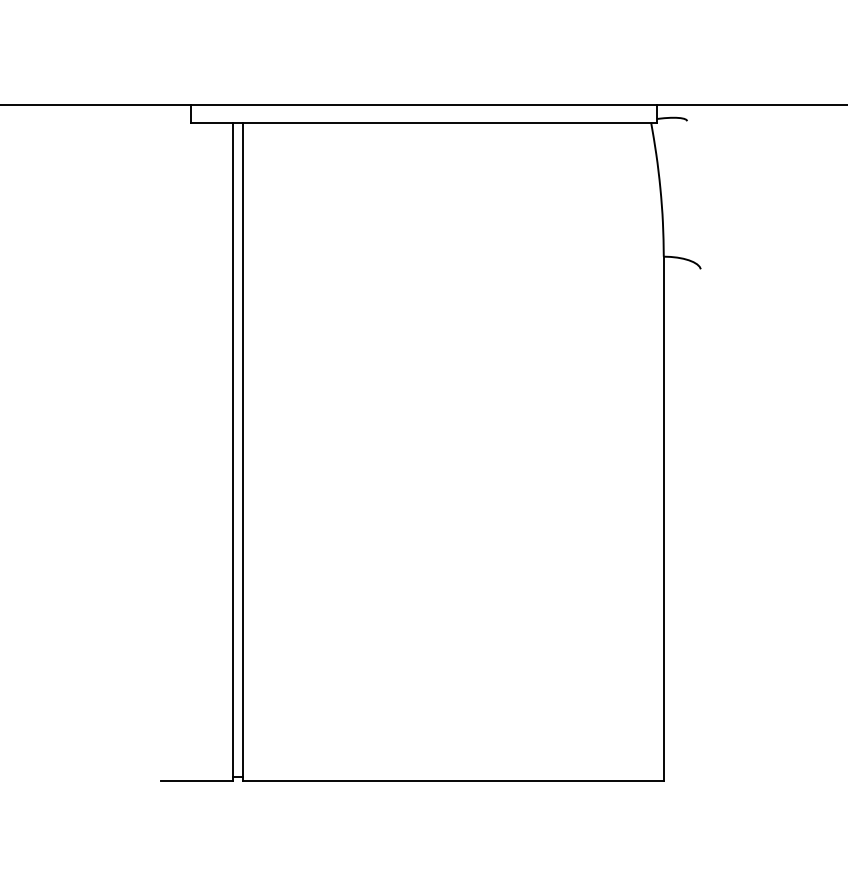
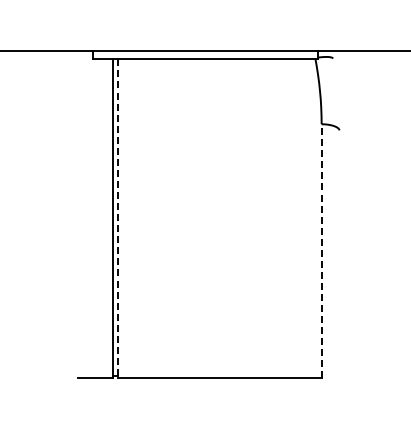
line: (242, 451) -> (117, 218), solid -> dashed
line: (663, 517) -> (321, 250), solid -> dashed

